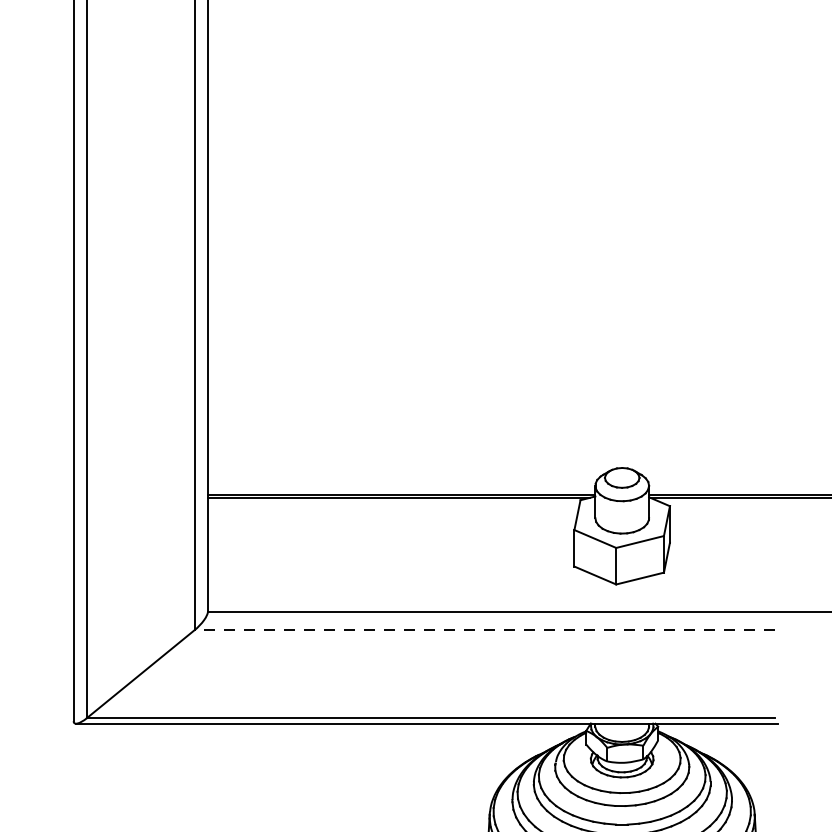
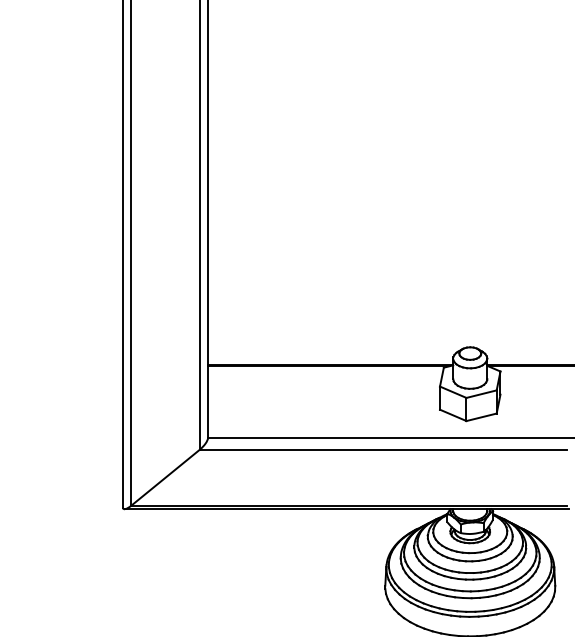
line: (485, 630) -> (383, 450), dashed -> solid

